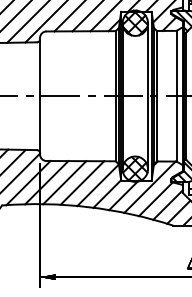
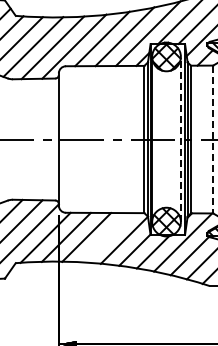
line: (147, 96) -> (180, 139), solid -> dashed
line: (176, 96) -> (213, 139), solid -> dashed
line: (82, 182) -> (106, 237), removed

